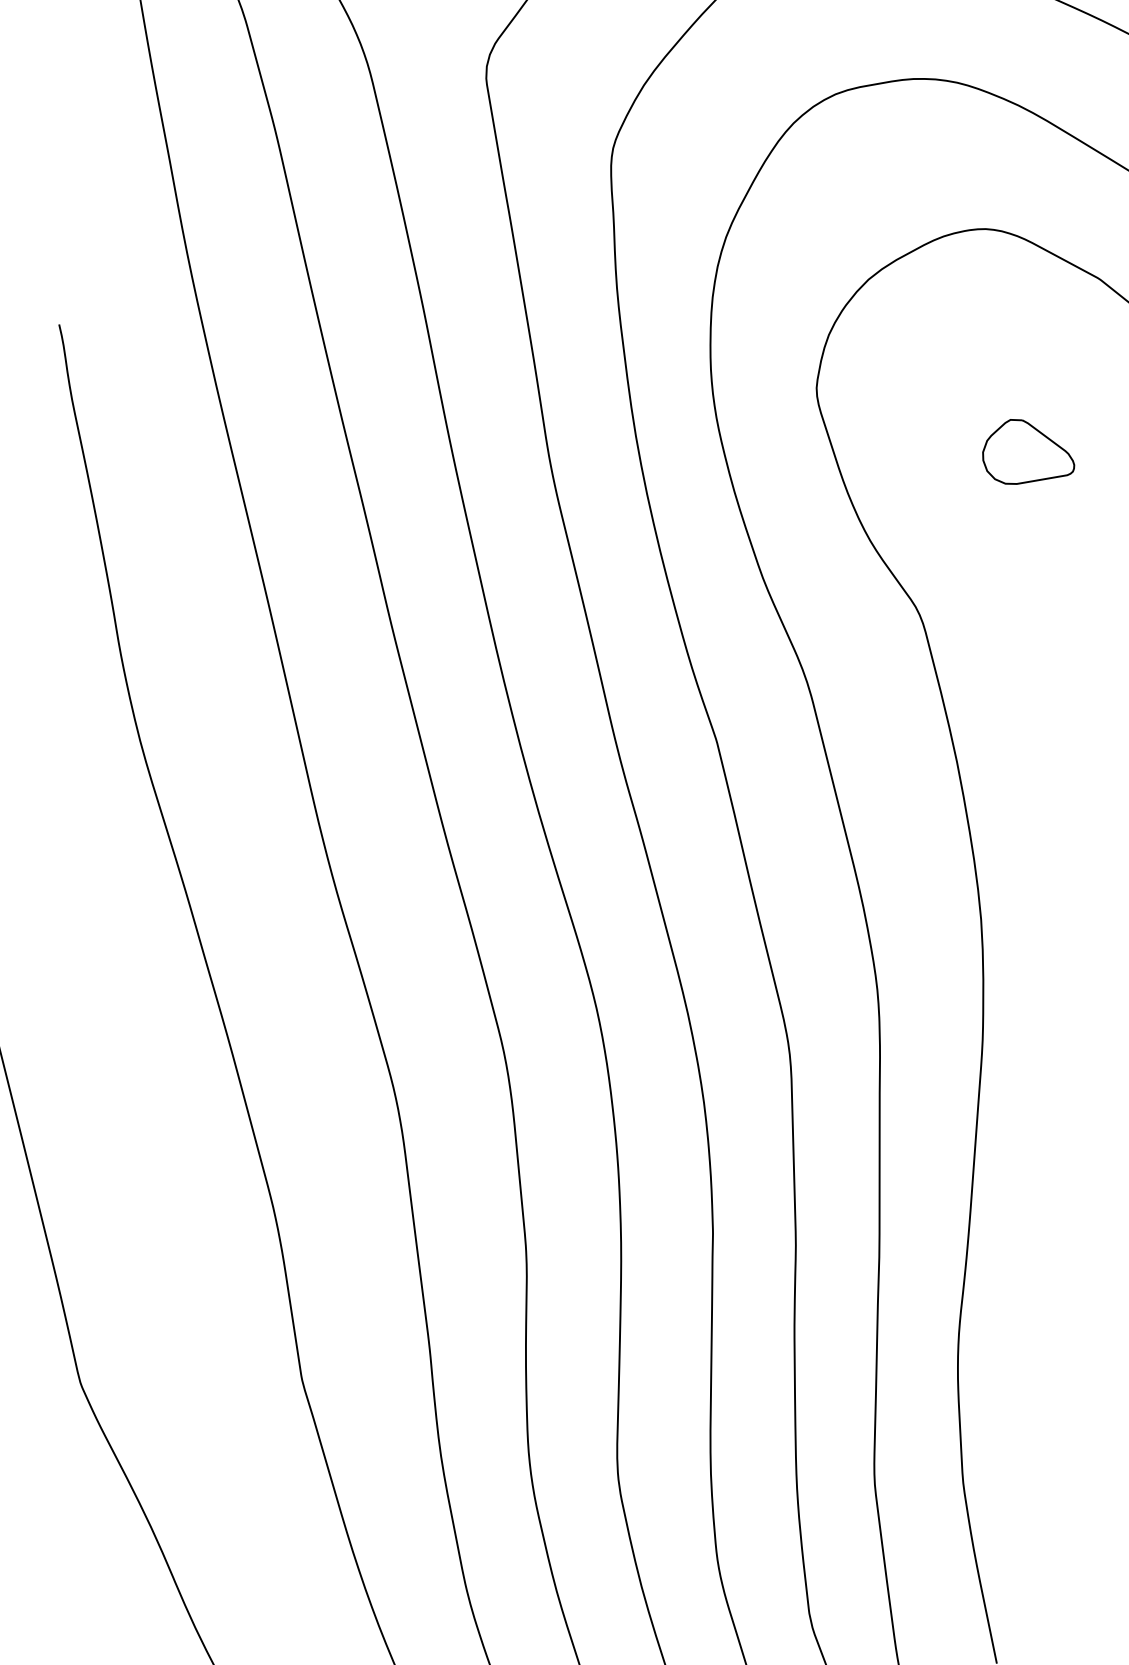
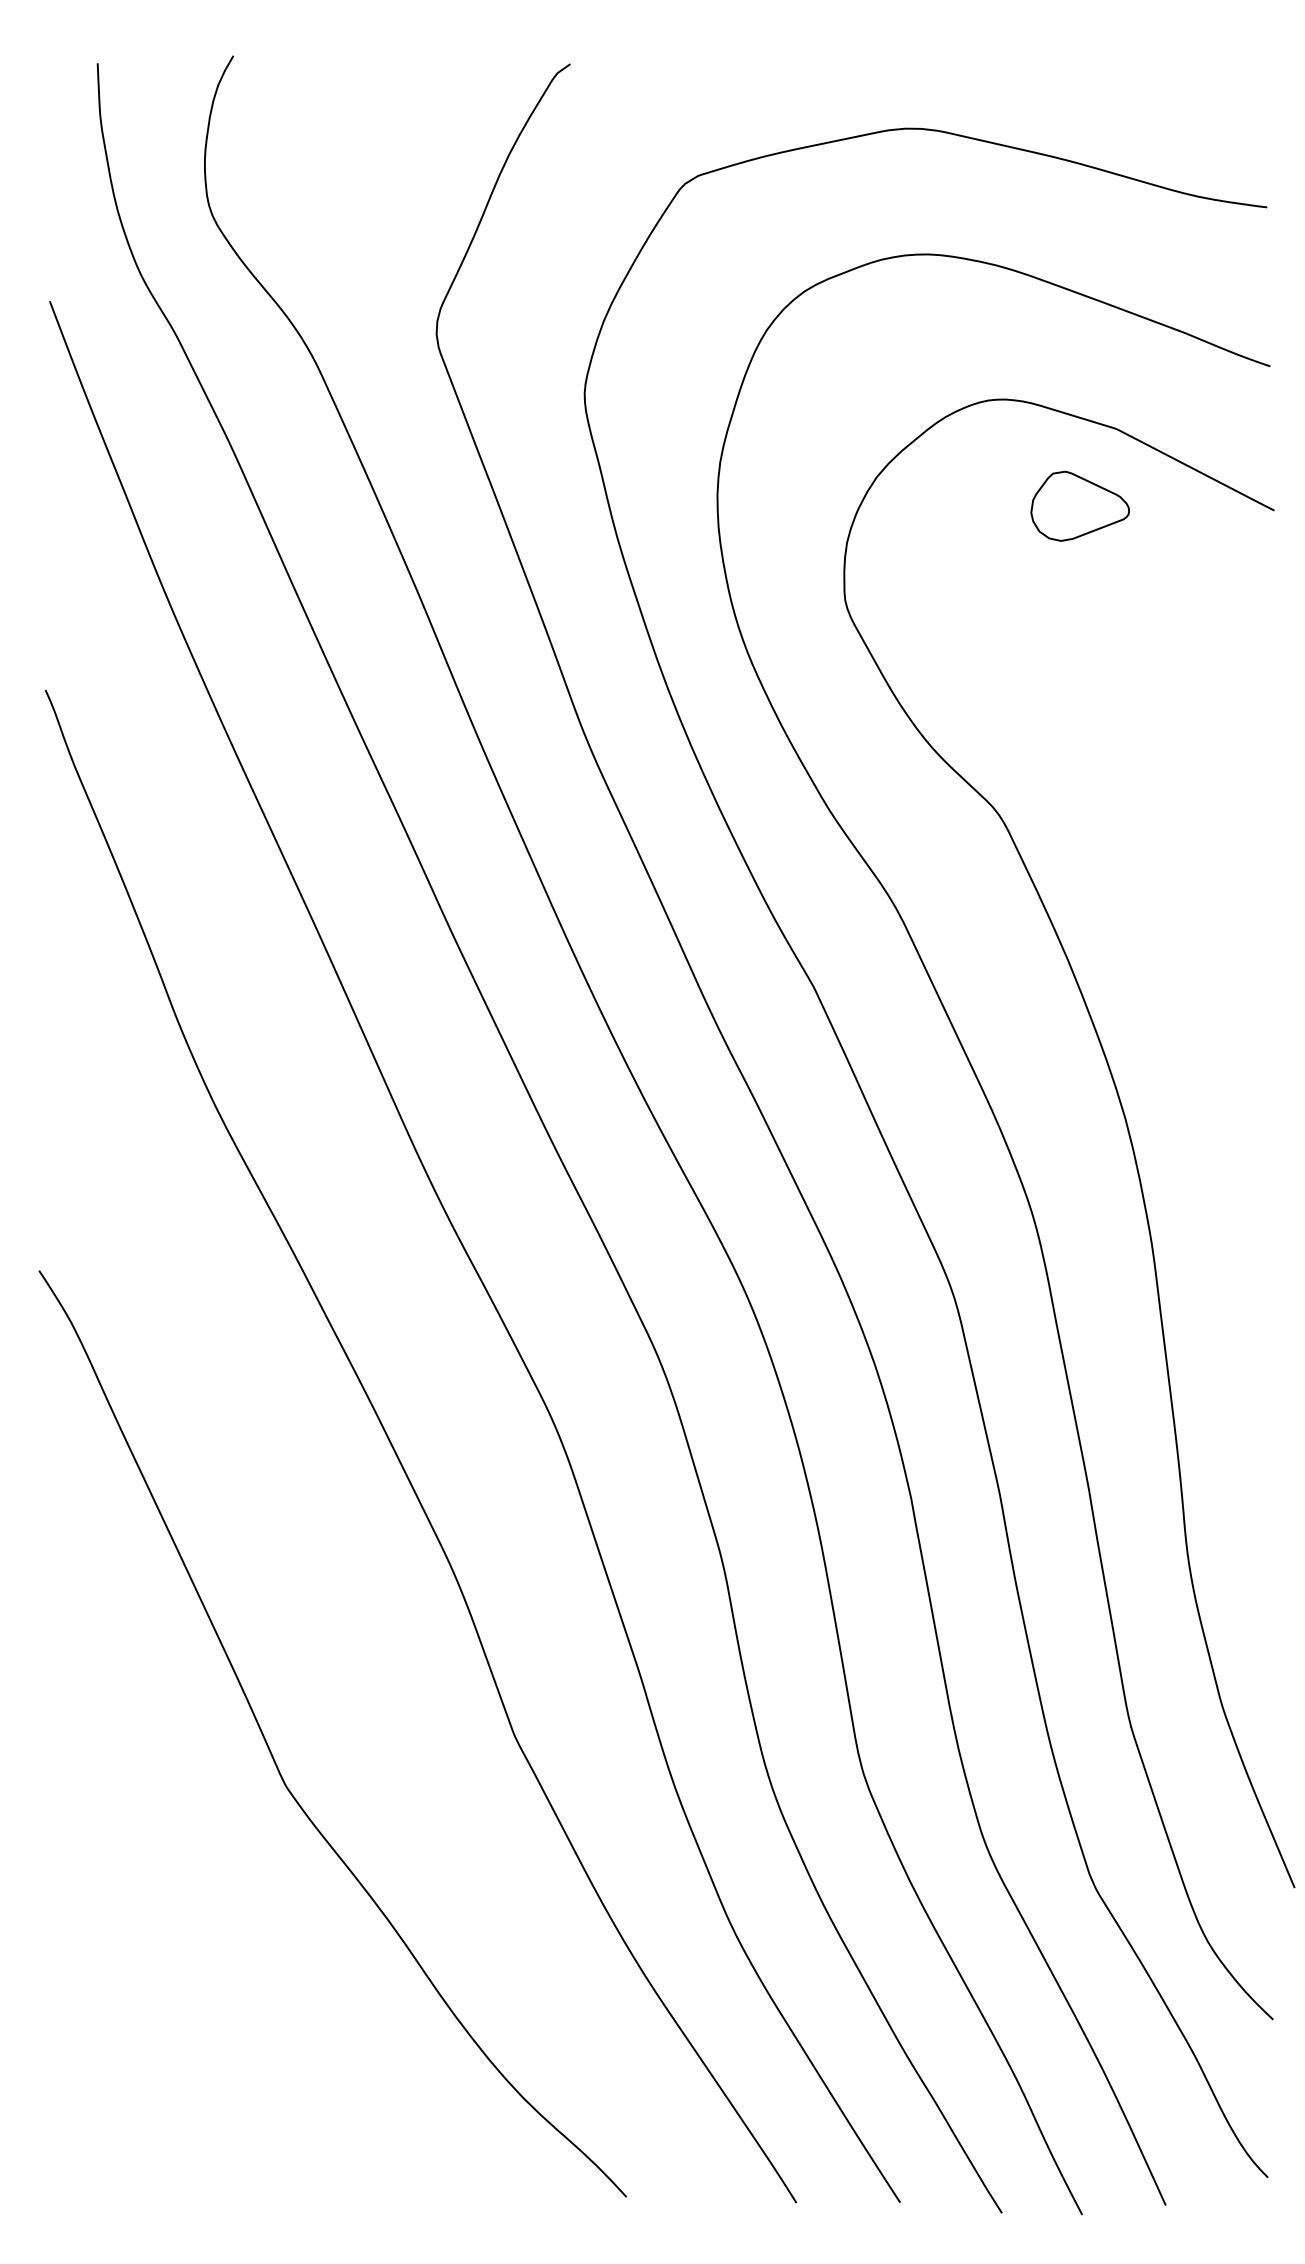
part: (1029, 454) -> (1079, 505), moved

